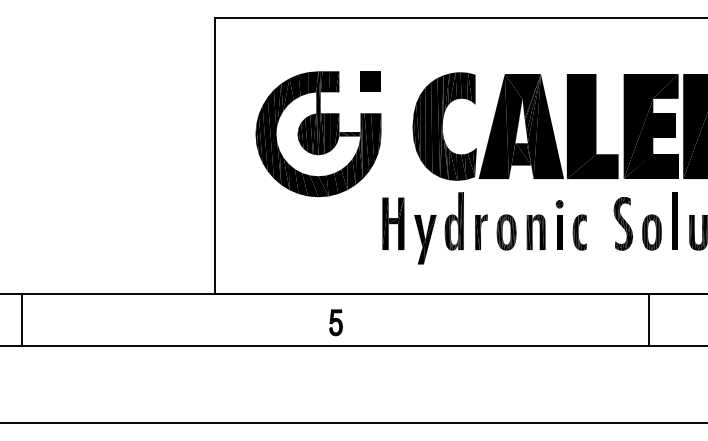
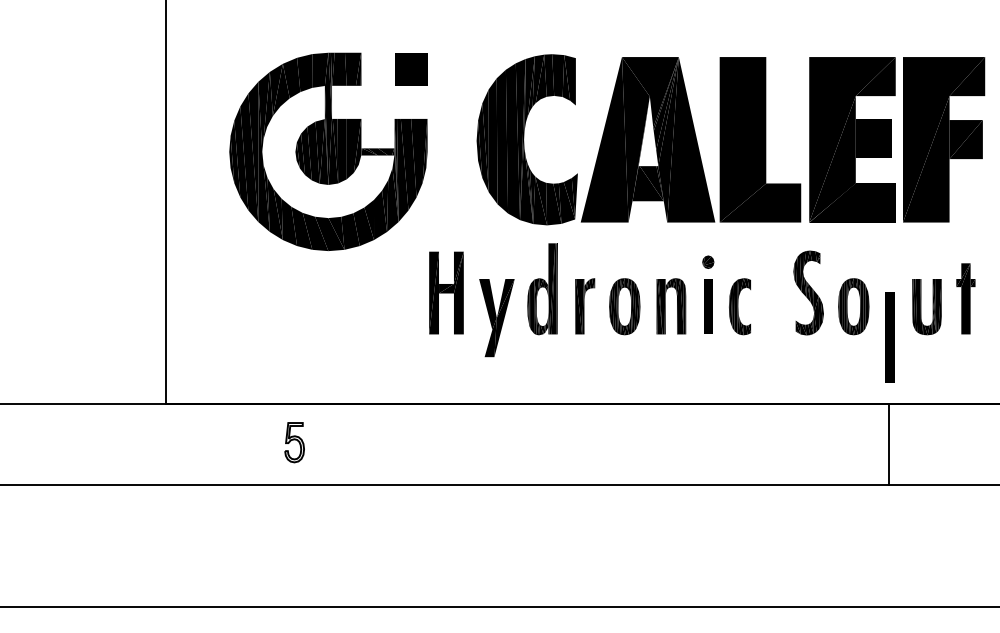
part: (674, 220) -> (889, 336), moved
line: (649, 319) -> (889, 443), moved
part: (335, 322) -> (293, 442), moved

